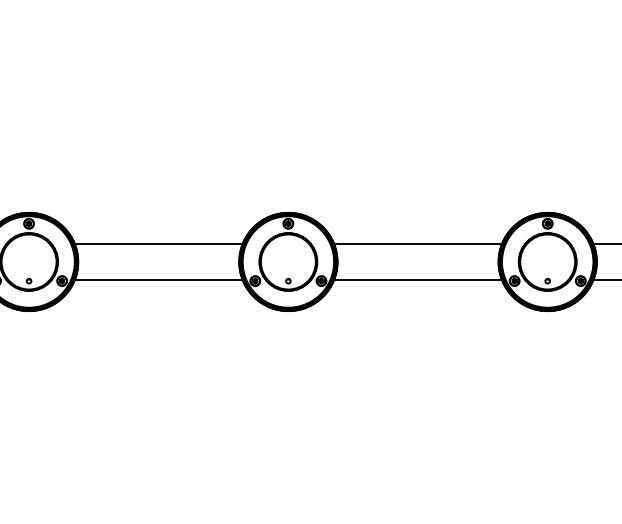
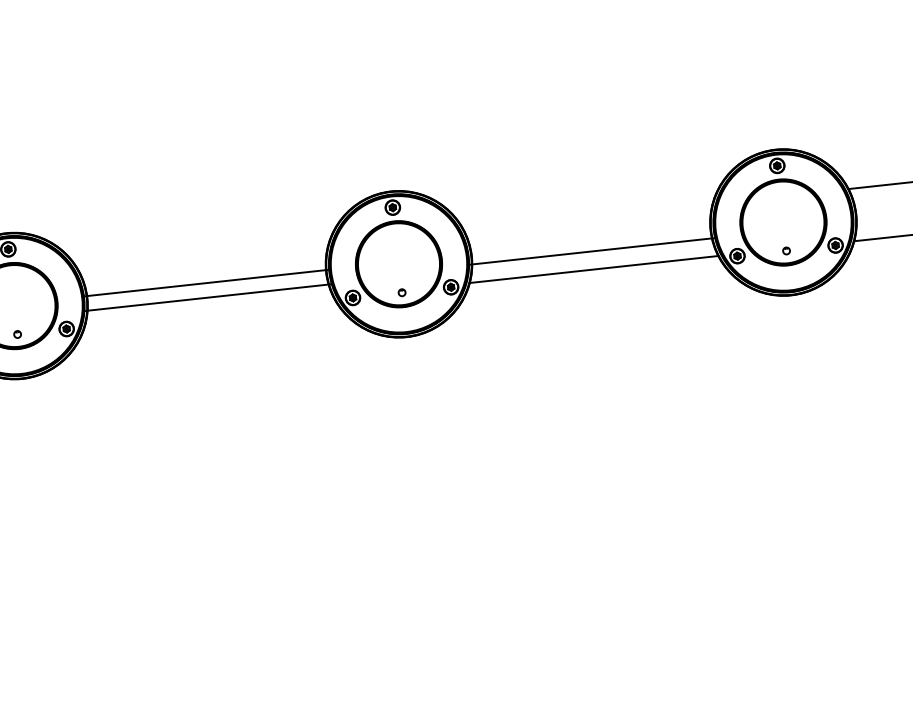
line: (158, 244) -> (207, 297), moved
line: (417, 244) -> (591, 251), moved
line: (158, 279) -> (206, 283), moved

